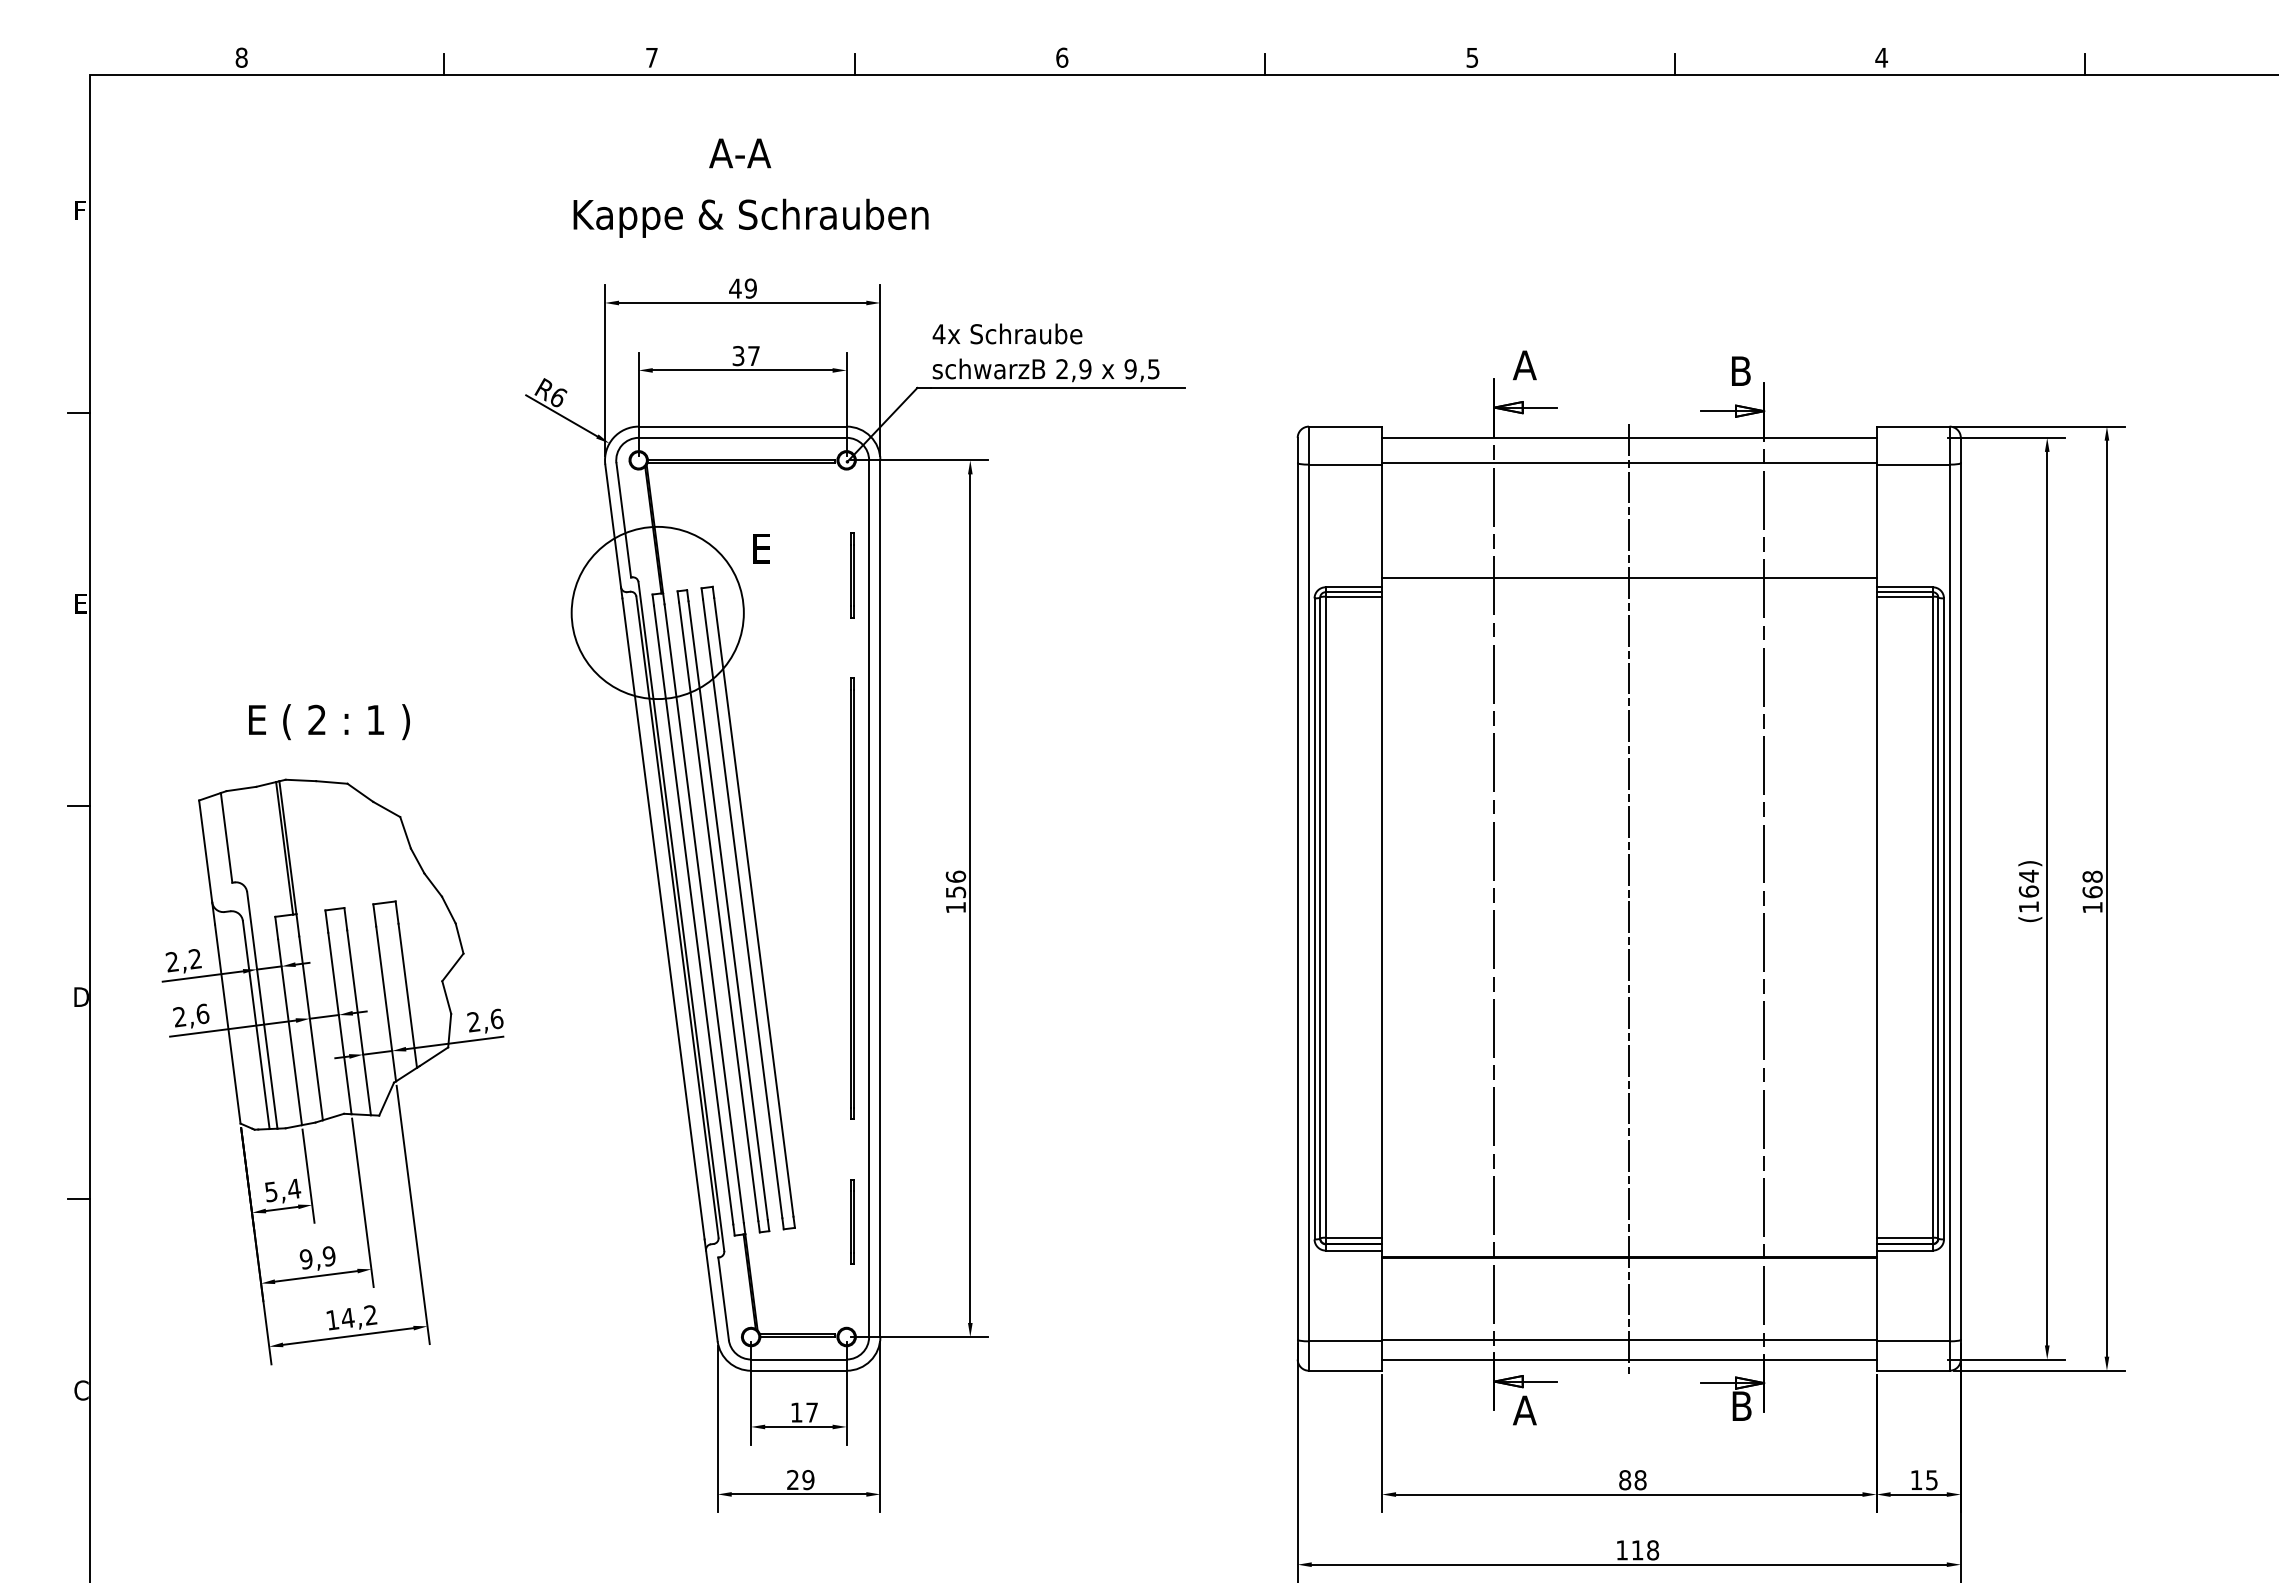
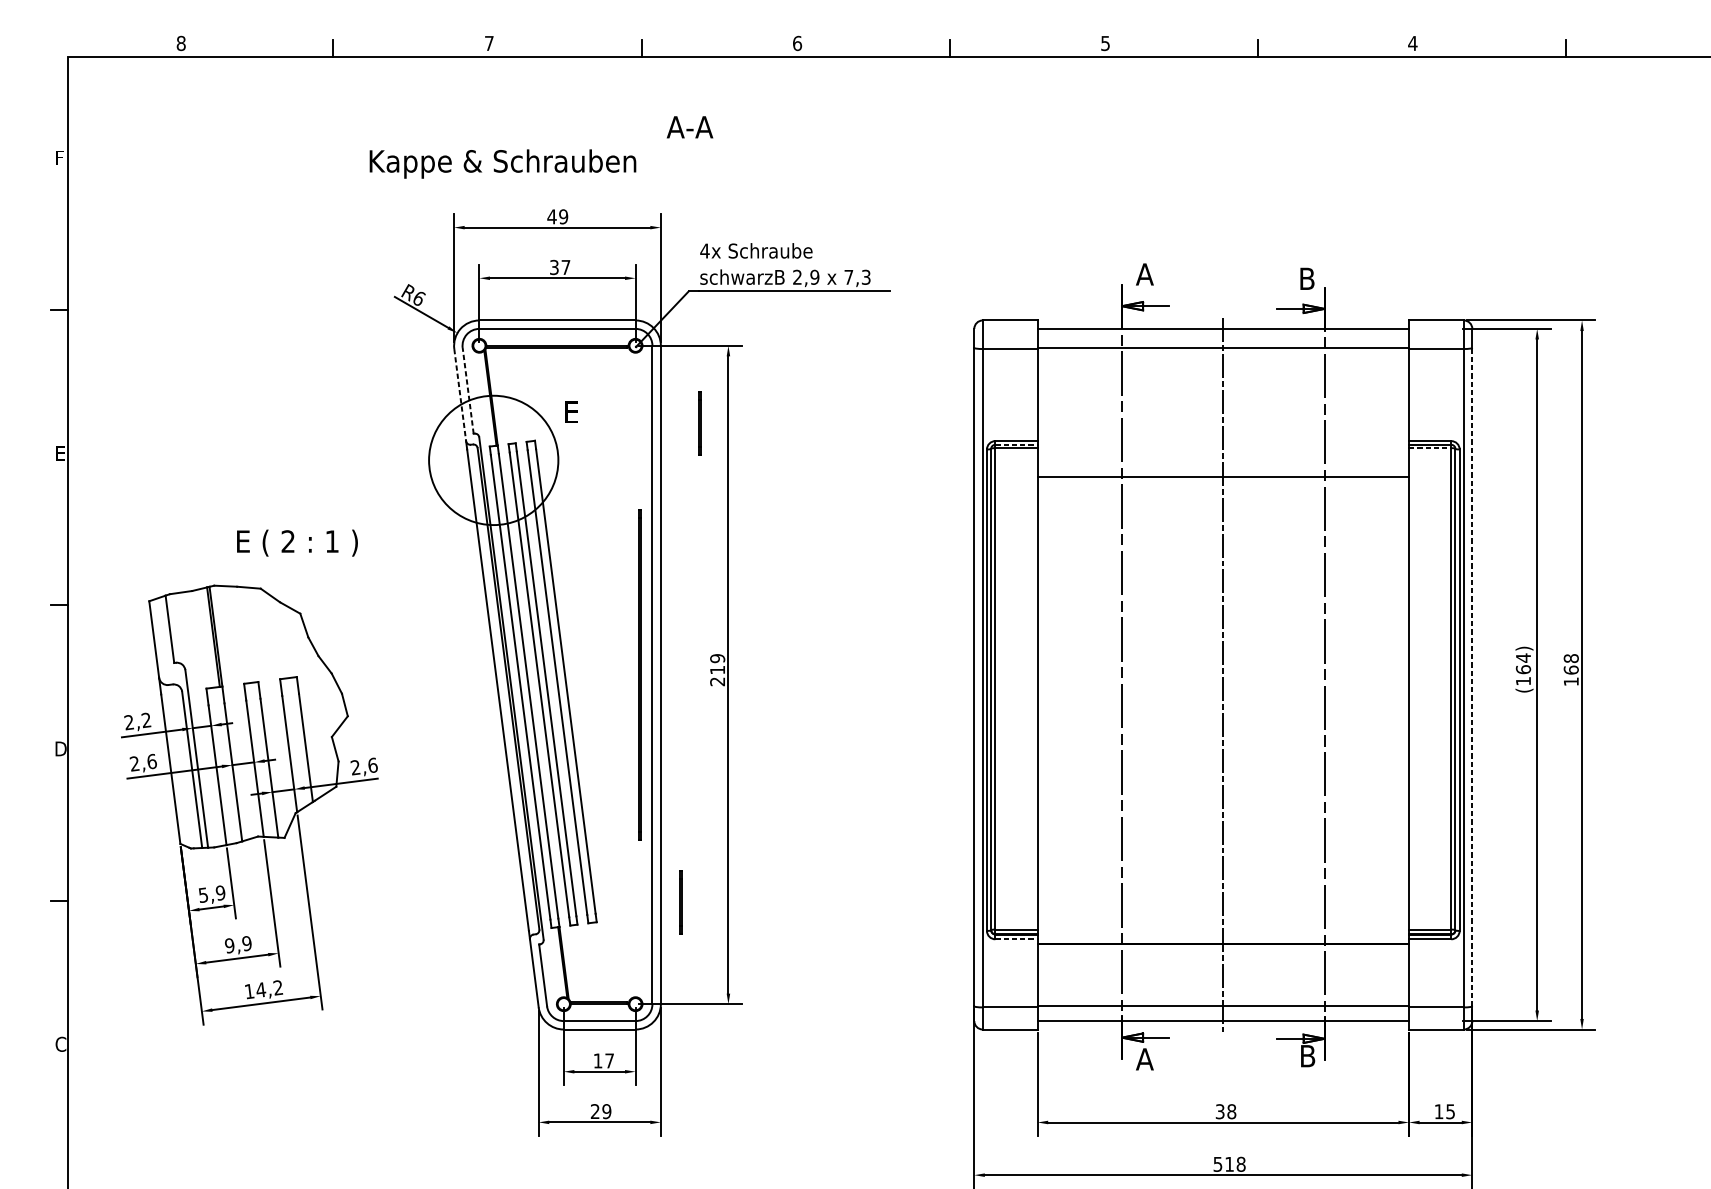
text: (740, 153) -> (690, 127), moved
text: (750, 217) -> (502, 163), moved
text: (1141, 369) -> (857, 277), 9,5 -> 7,3
line: (623, 520) -> (467, 390), solid -> dashed
line: (613, 525) -> (460, 394), solid -> dashed
line: (851, 575) -> (699, 423), moved
line: (1629, 577) -> (1223, 476), moved
line: (1354, 592) -> (1016, 445), solid -> dashed
line: (1905, 596) -> (1430, 448), solid -> dashed
text: (329, 722) -> (297, 543), moved
text: (955, 891) -> (717, 669), 156 -> 219
line: (1960, 901) -> (1472, 677), solid -> dashed
text: (294, 1188) -> (220, 892), 5,4 -> 5,9
line: (851, 1221) -> (679, 902), moved
line: (1354, 1250) -> (1016, 939), solid -> dashed
text: (1625, 1480) -> (1220, 1111), 88 -> 38
text: (1621, 1550) -> (1217, 1164), 118 -> 518

